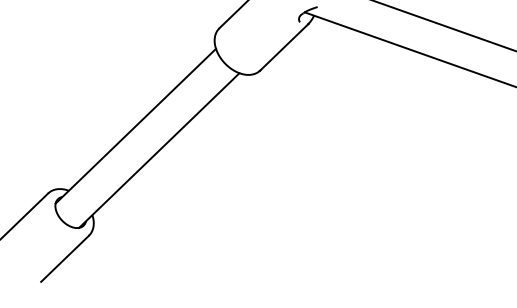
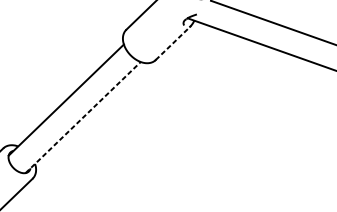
line: (284, 47) -> (173, 43), solid -> dashed
line: (159, 150) -> (83, 117), solid -> dashed

